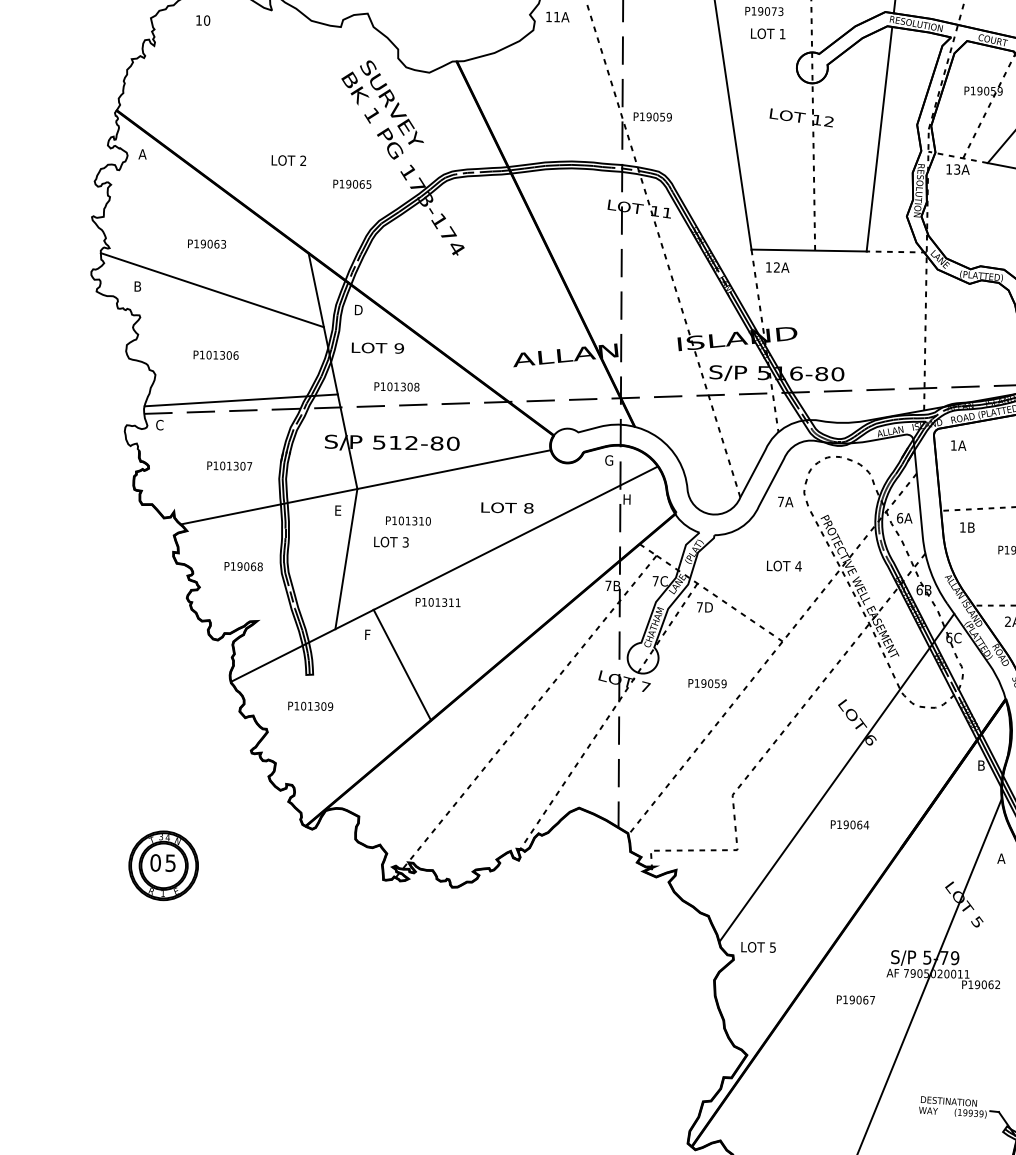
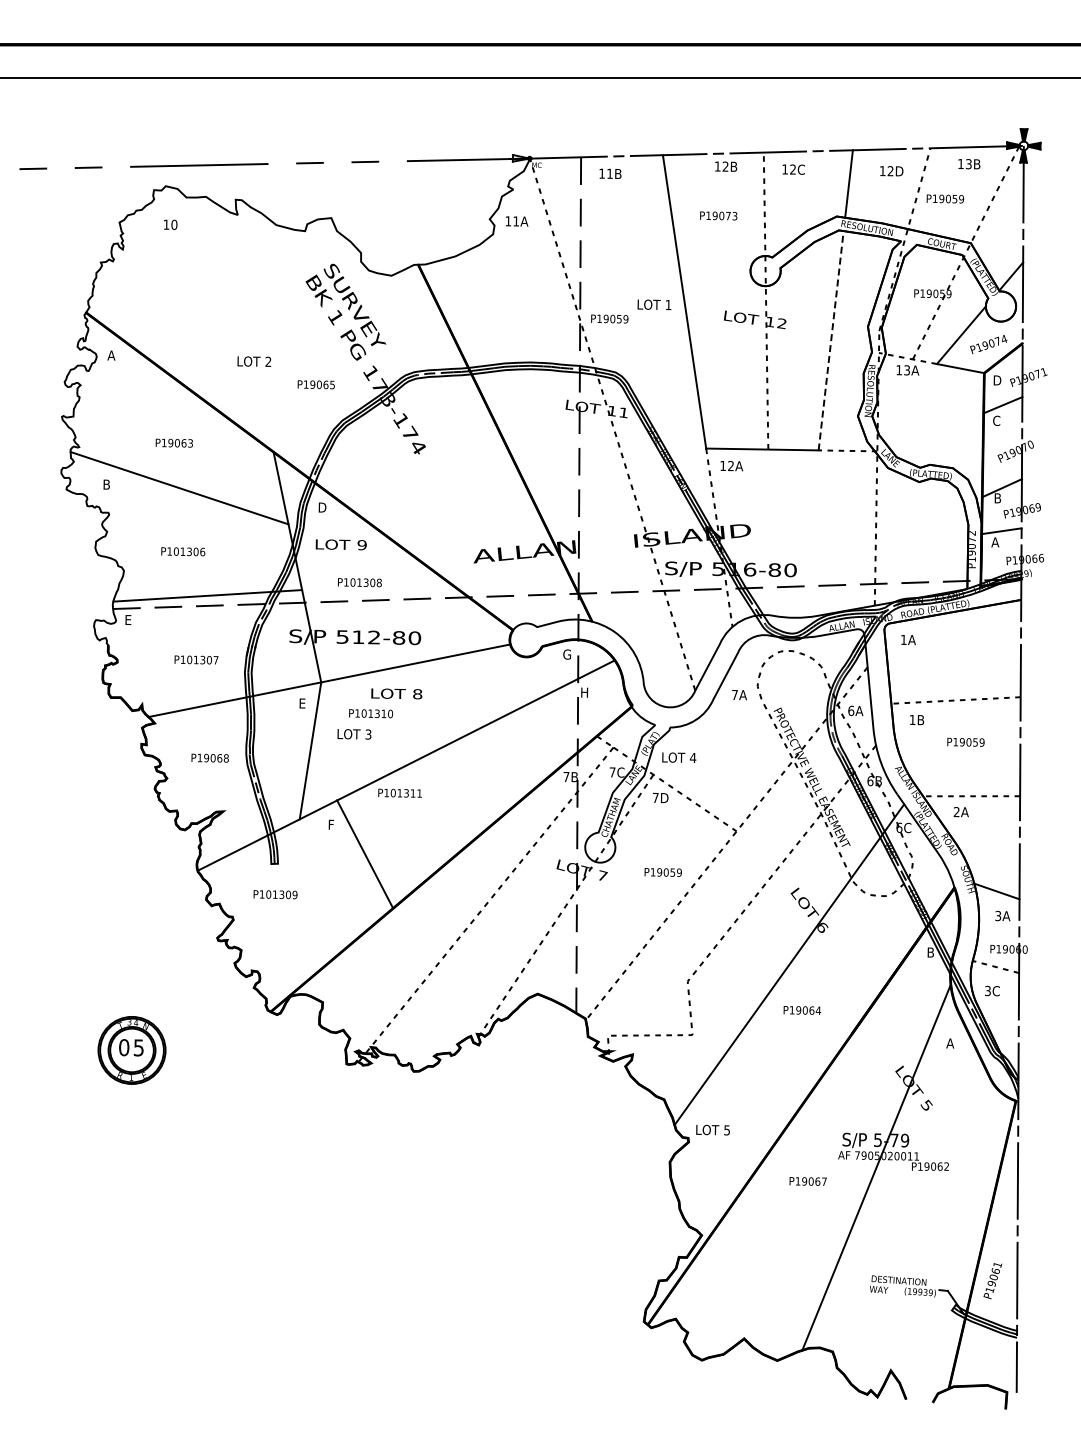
text: (768, 33) -> (654, 304), moved
line: (879, 138) -> (831, 340), solid -> dashed
text: (159, 424) -> (127, 619), C -> E
text: (507, 507) -> (396, 693), moved
text: (784, 565) -> (679, 757), moved

